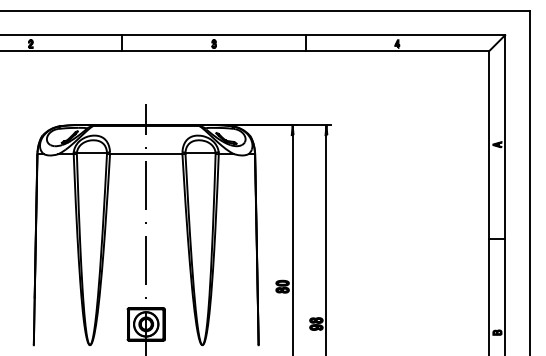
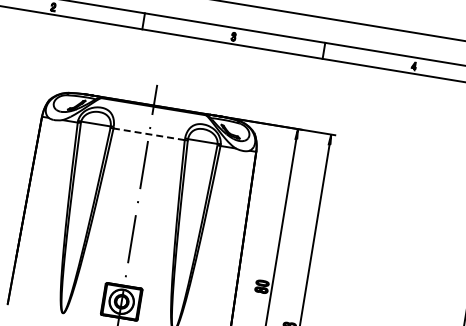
line: (145, 154) -> (148, 134), solid -> dashed

